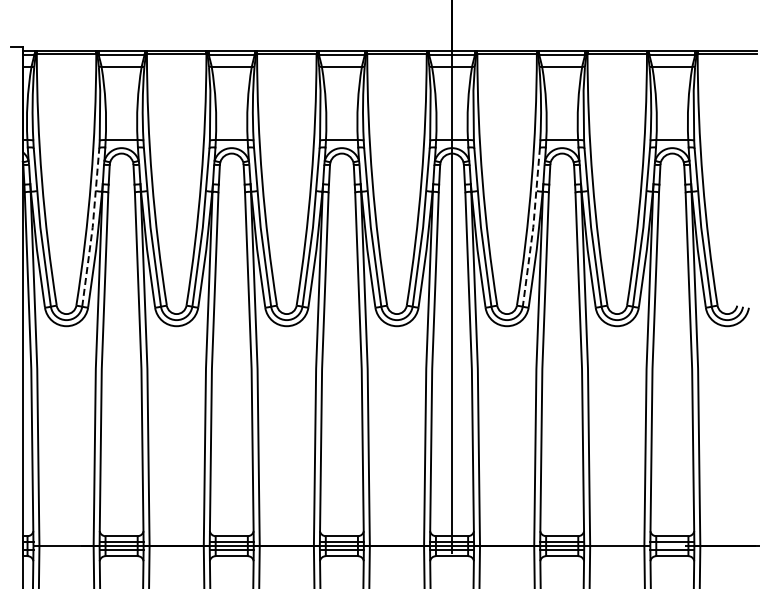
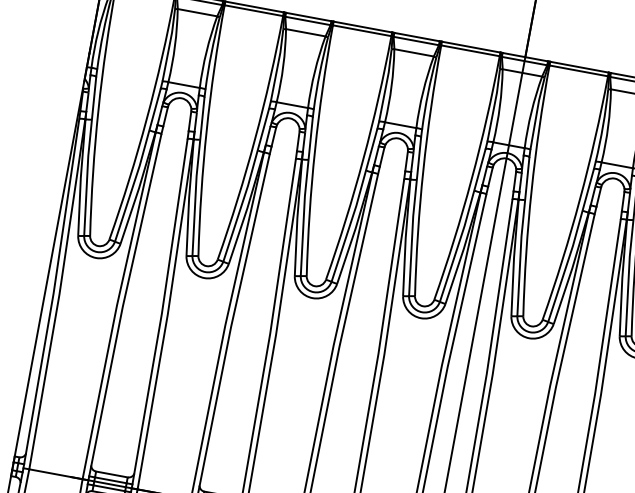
line: (92, 227) -> (139, 165), dashed -> solid
line: (533, 227) -> (573, 246), dashed -> solid

